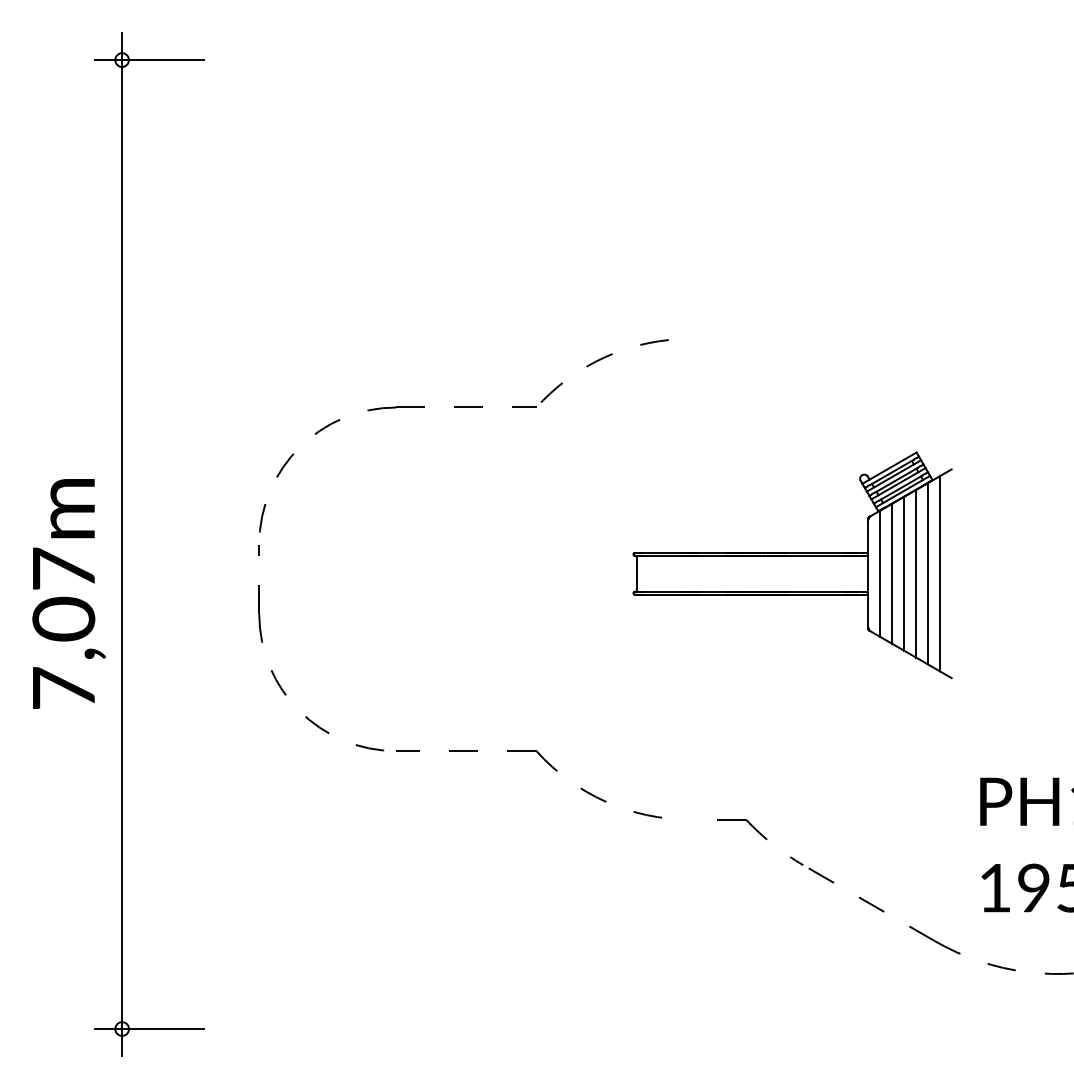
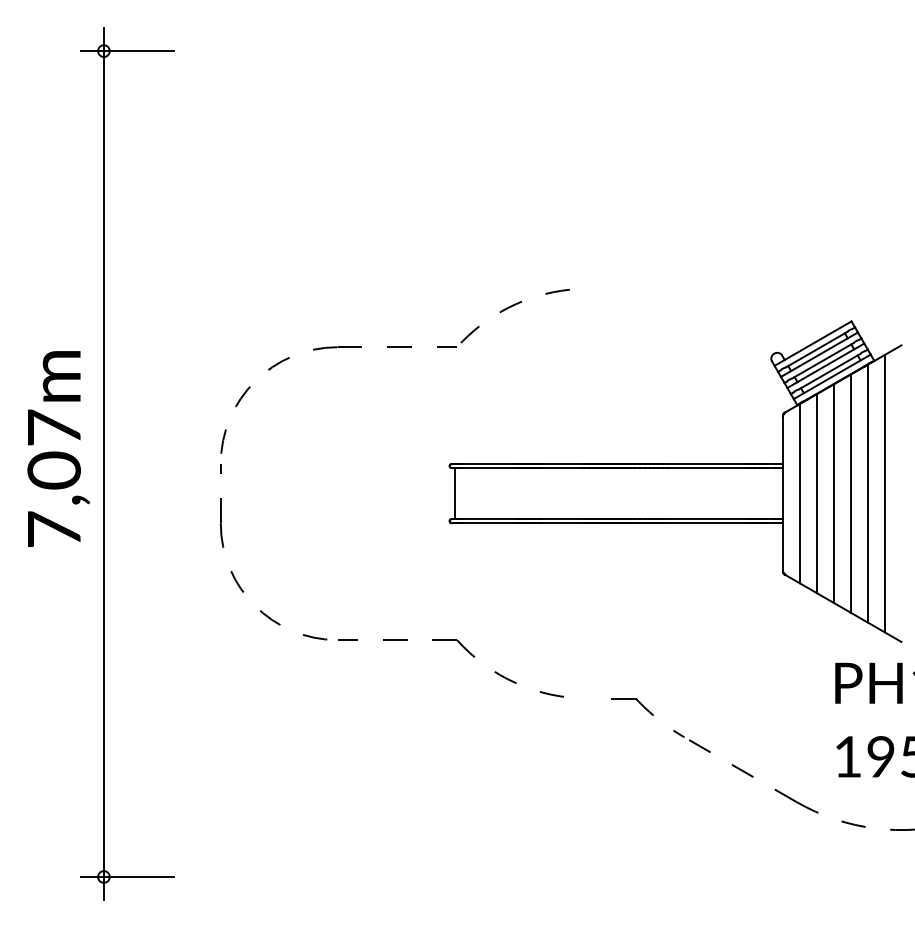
part: (792, 565) -> (675, 481), size x1.67
text: (69, 593) -> (59, 448), moved

